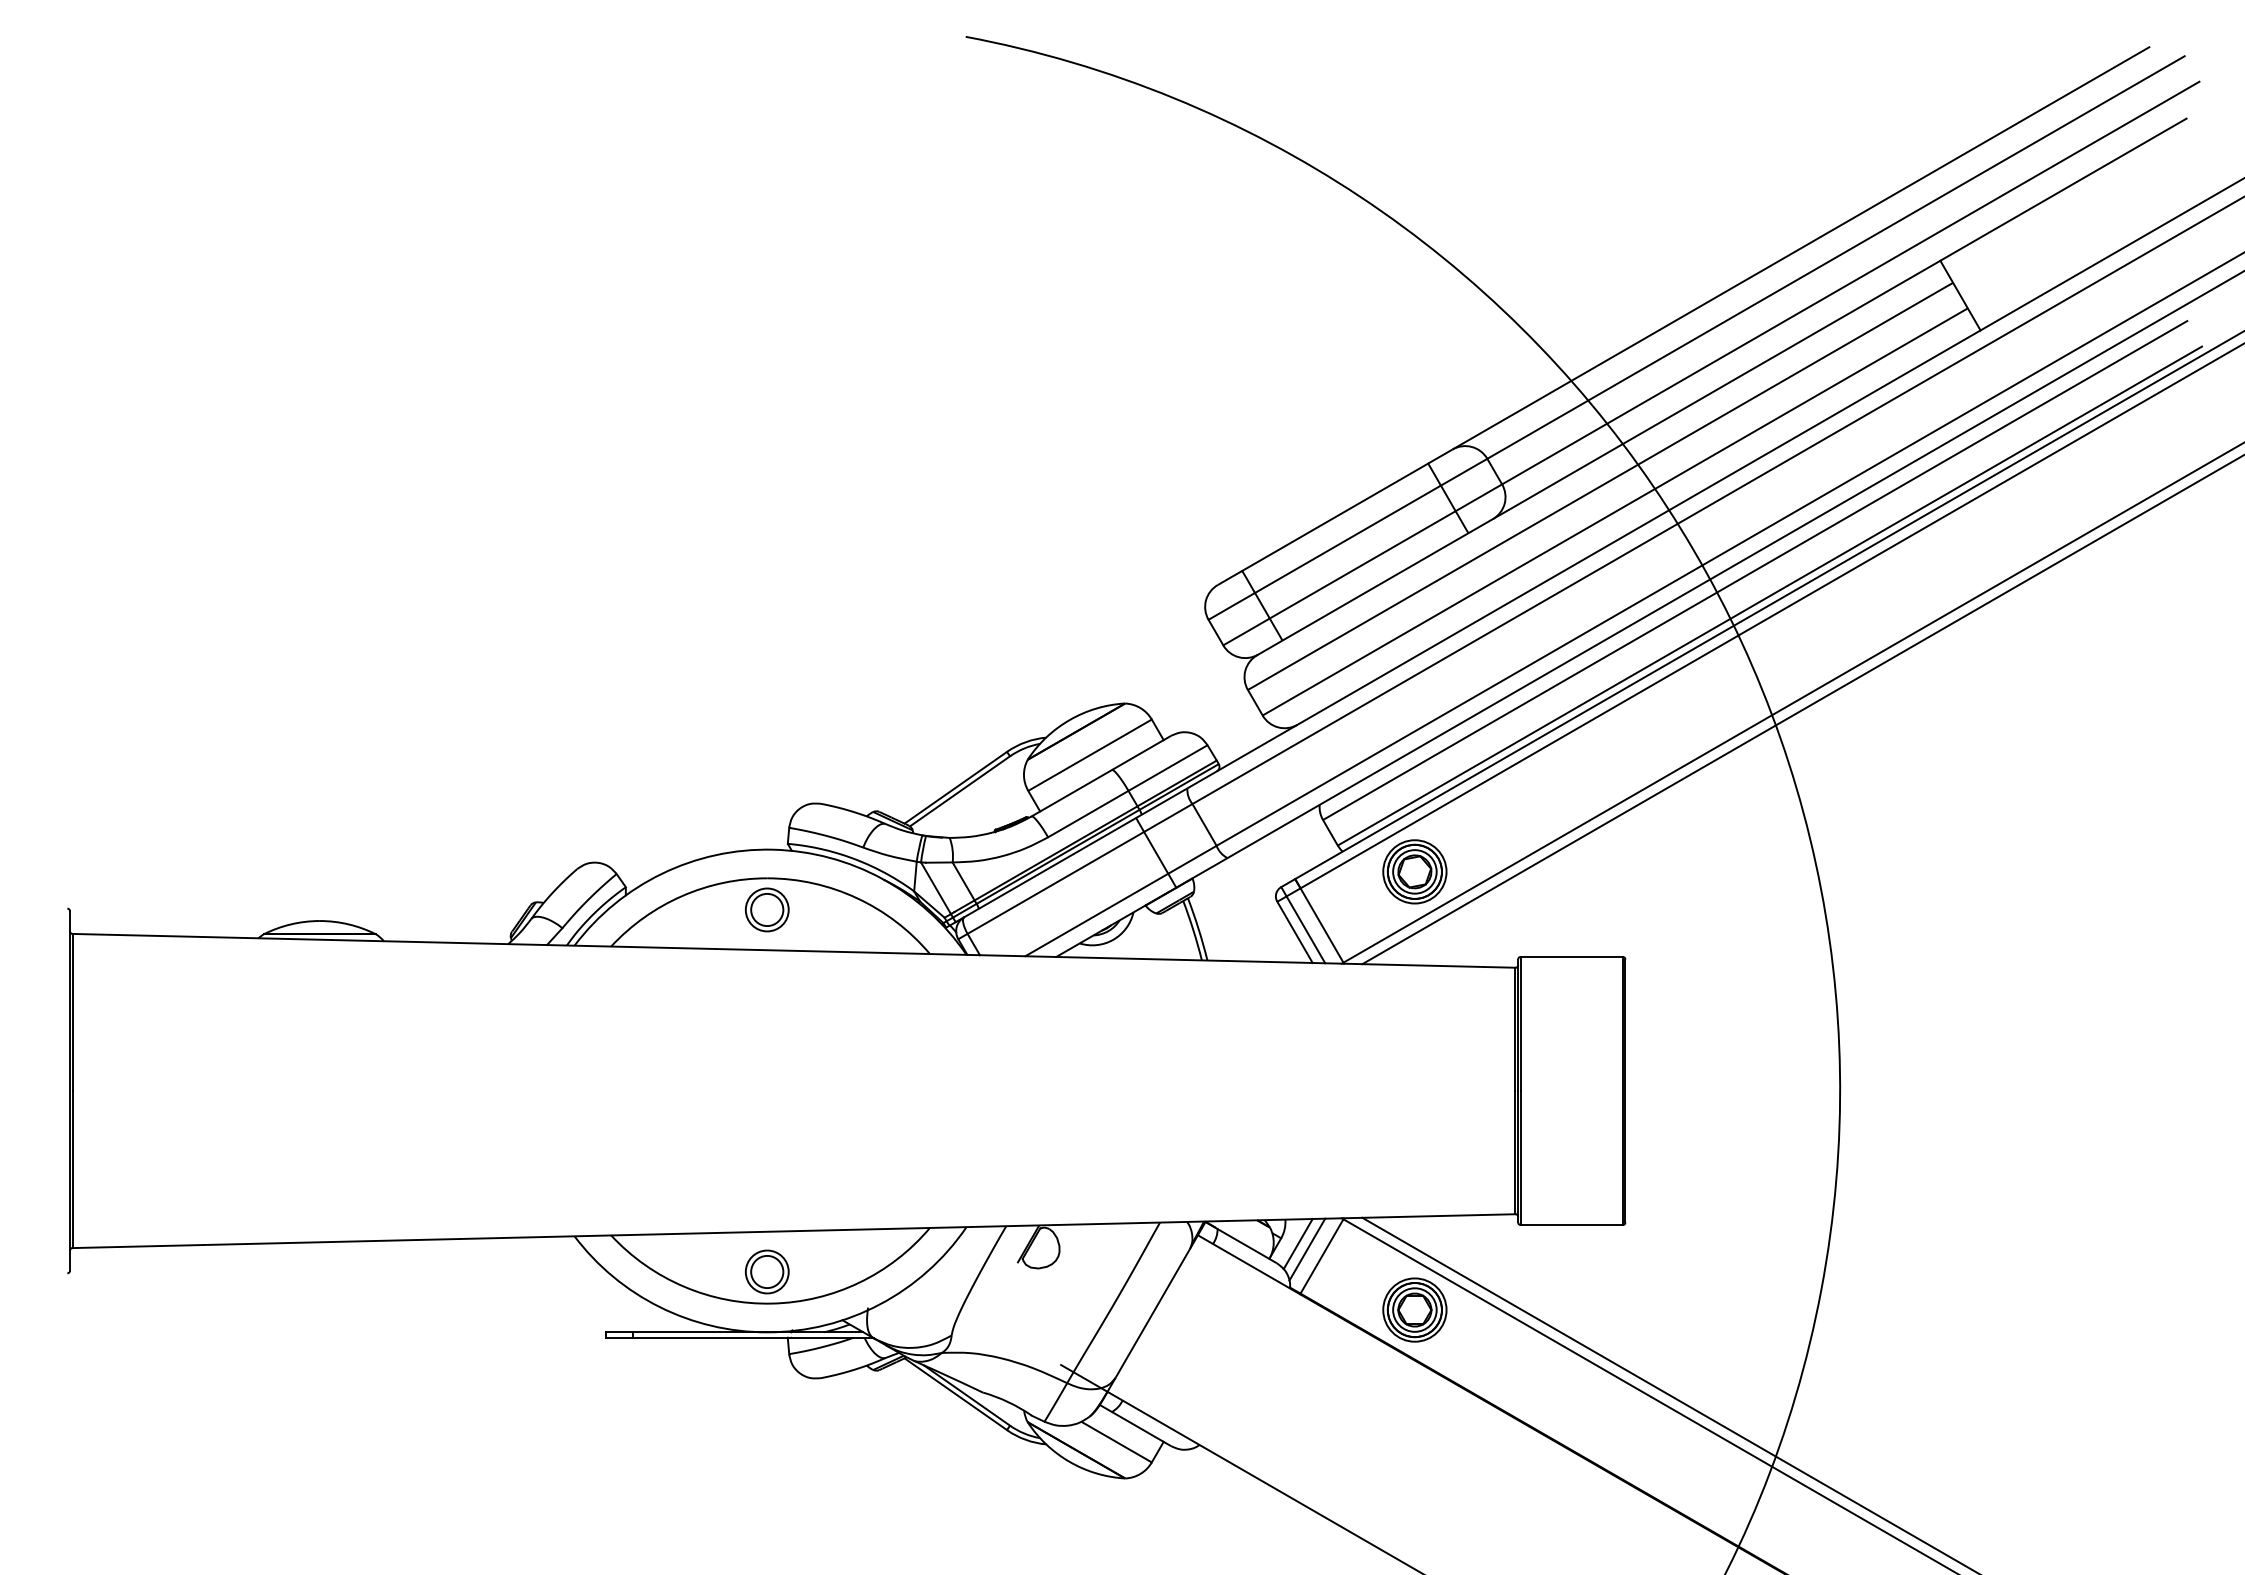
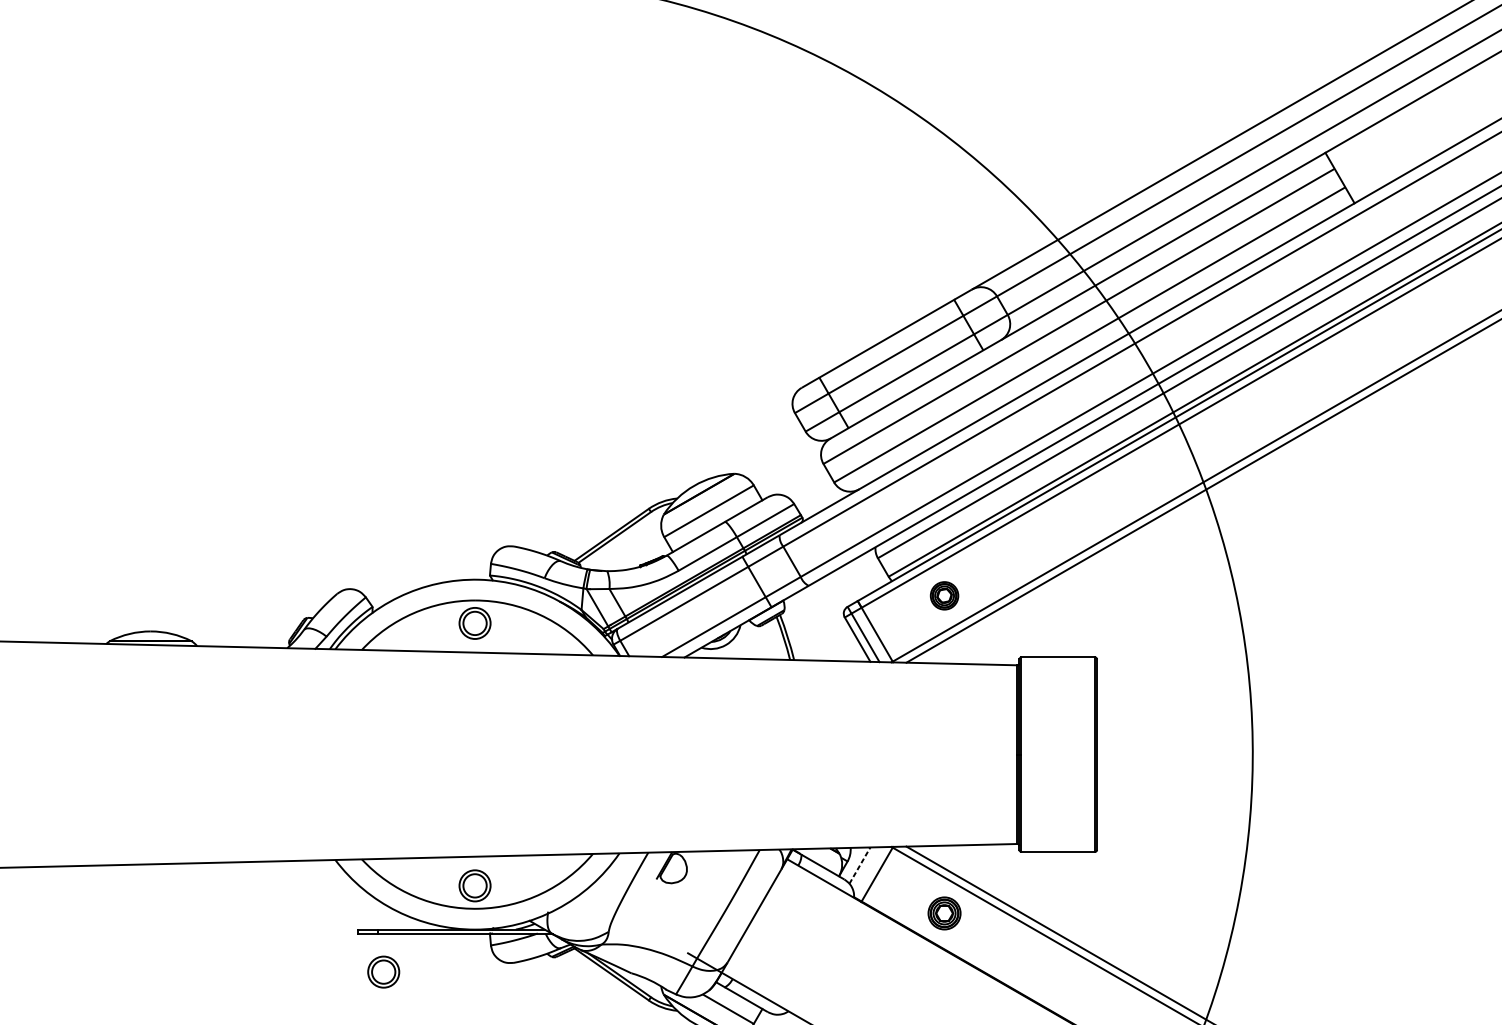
part: (1414, 871) -> (944, 595), size x0.6
line: (1298, 1244) -> (860, 865), solid -> dashed
line: (1307, 1249) -> (866, 869), removed
part: (1414, 1309) -> (944, 913), size x0.7
part: (640, 1390) -> (383, 971), added

